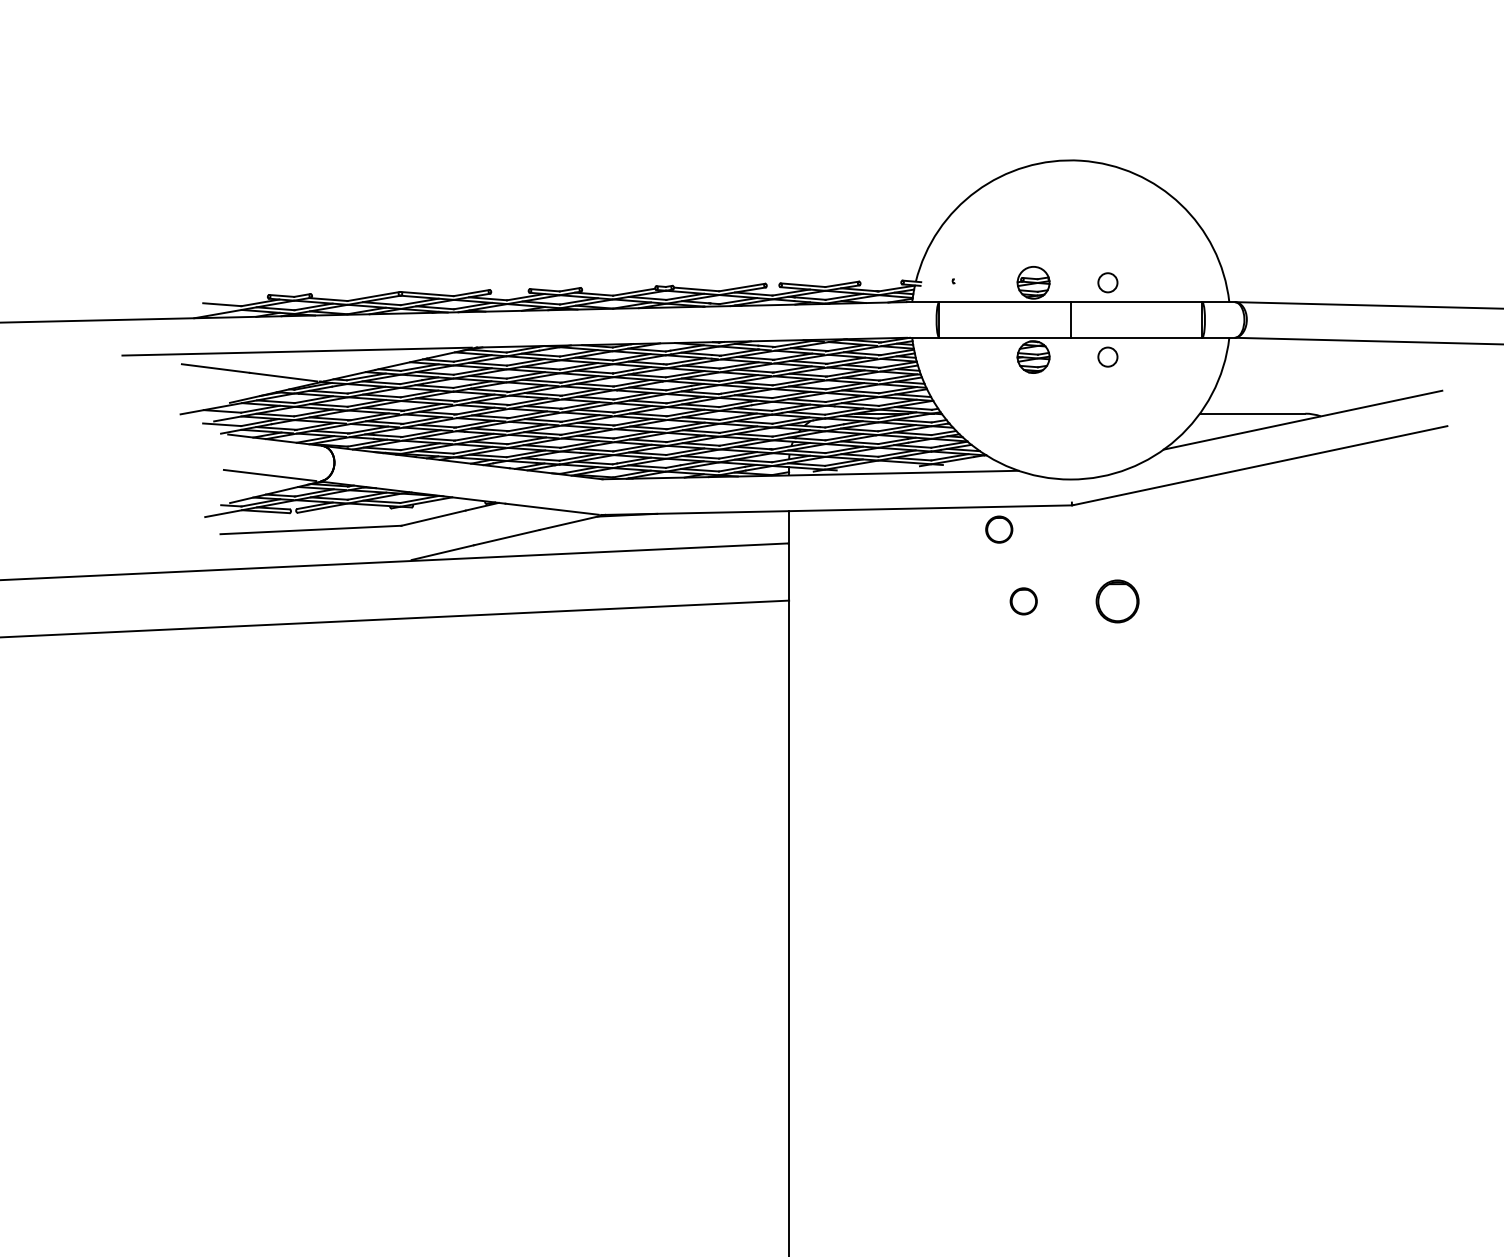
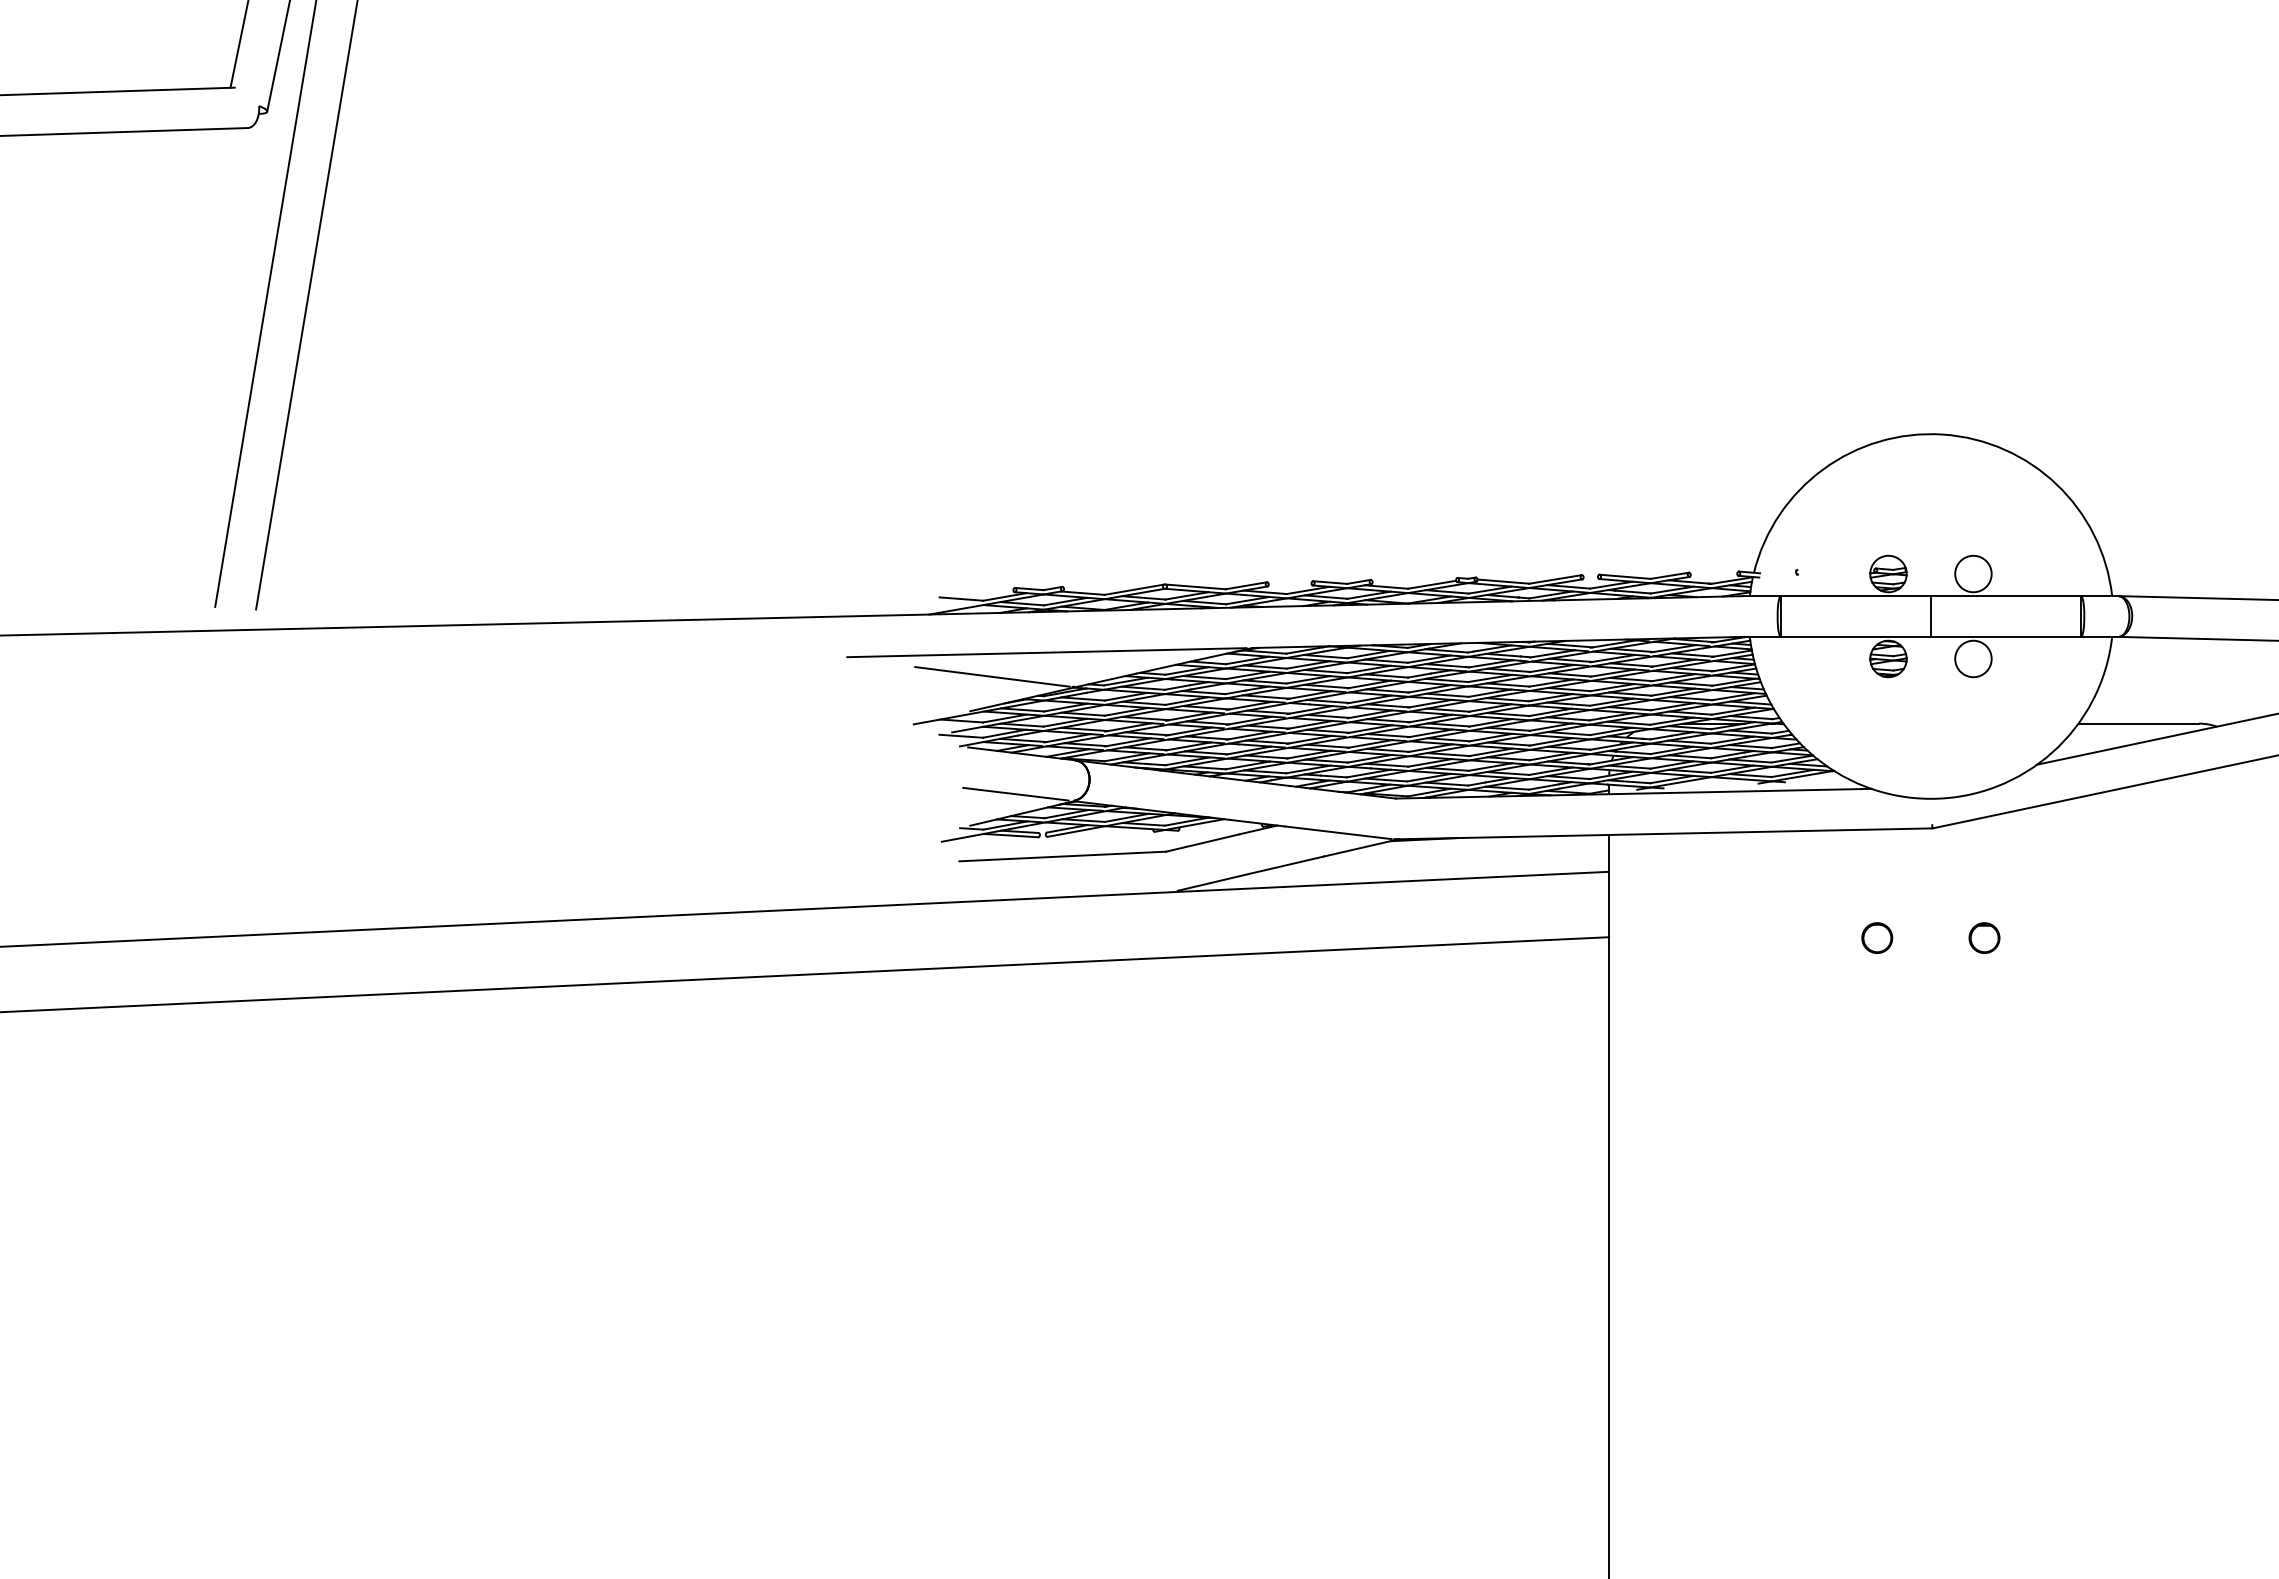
circle: (1107, 282) -> (1973, 573), size x1.67
circle: (1107, 356) -> (1973, 658), size x1.67
circle: (999, 529) -> (1849, 855), removed
part: (1117, 600) -> (1984, 937), size x0.62

